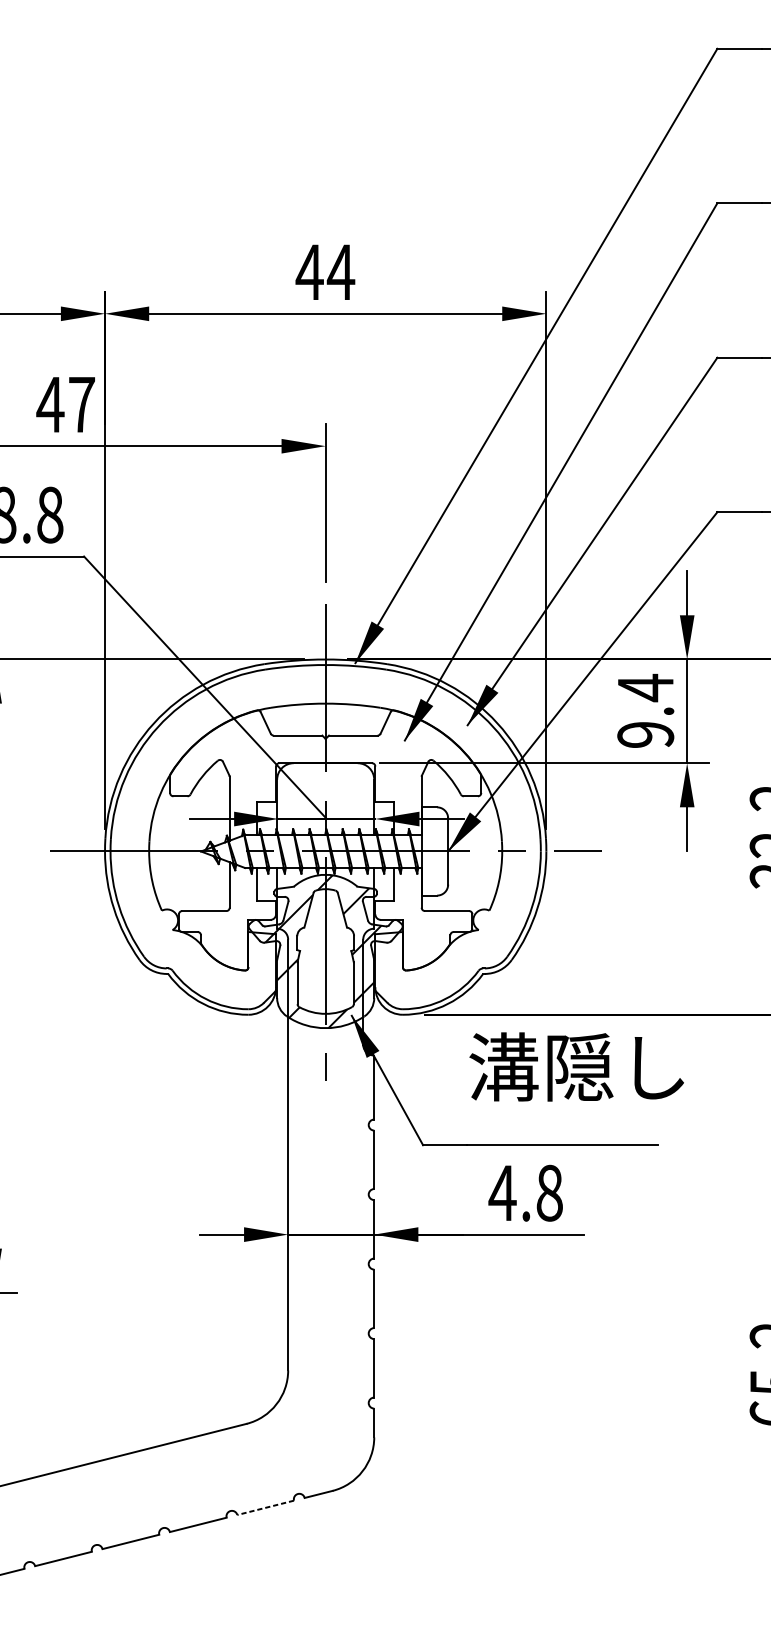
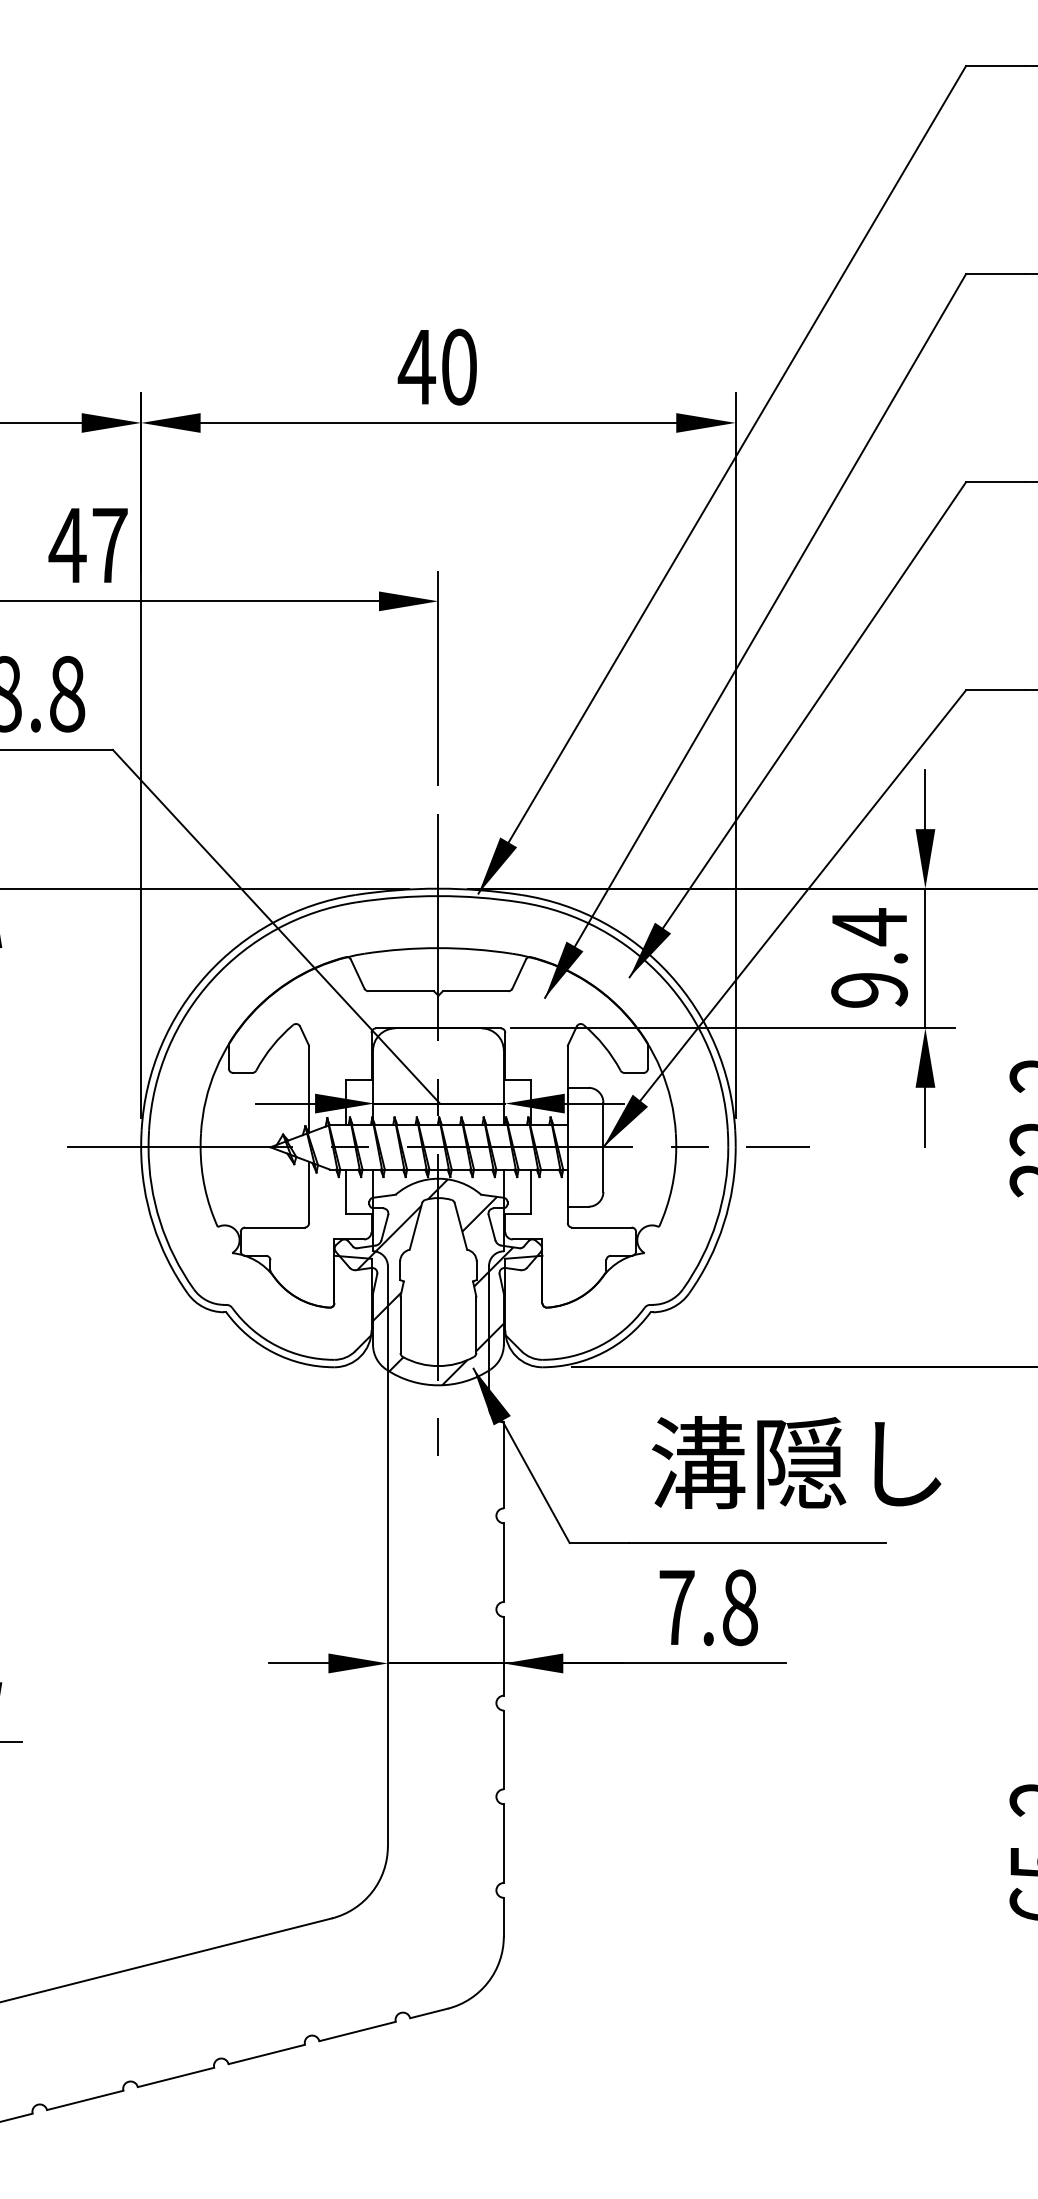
text: (341, 271) -> (459, 366), 44 -> 40
text: (576, 1066) -> (796, 1462), moved
text: (502, 1193) -> (676, 1607), 4.8 -> 7.8
line: (265, 1507) -> (357, 2031), dashed -> solid

